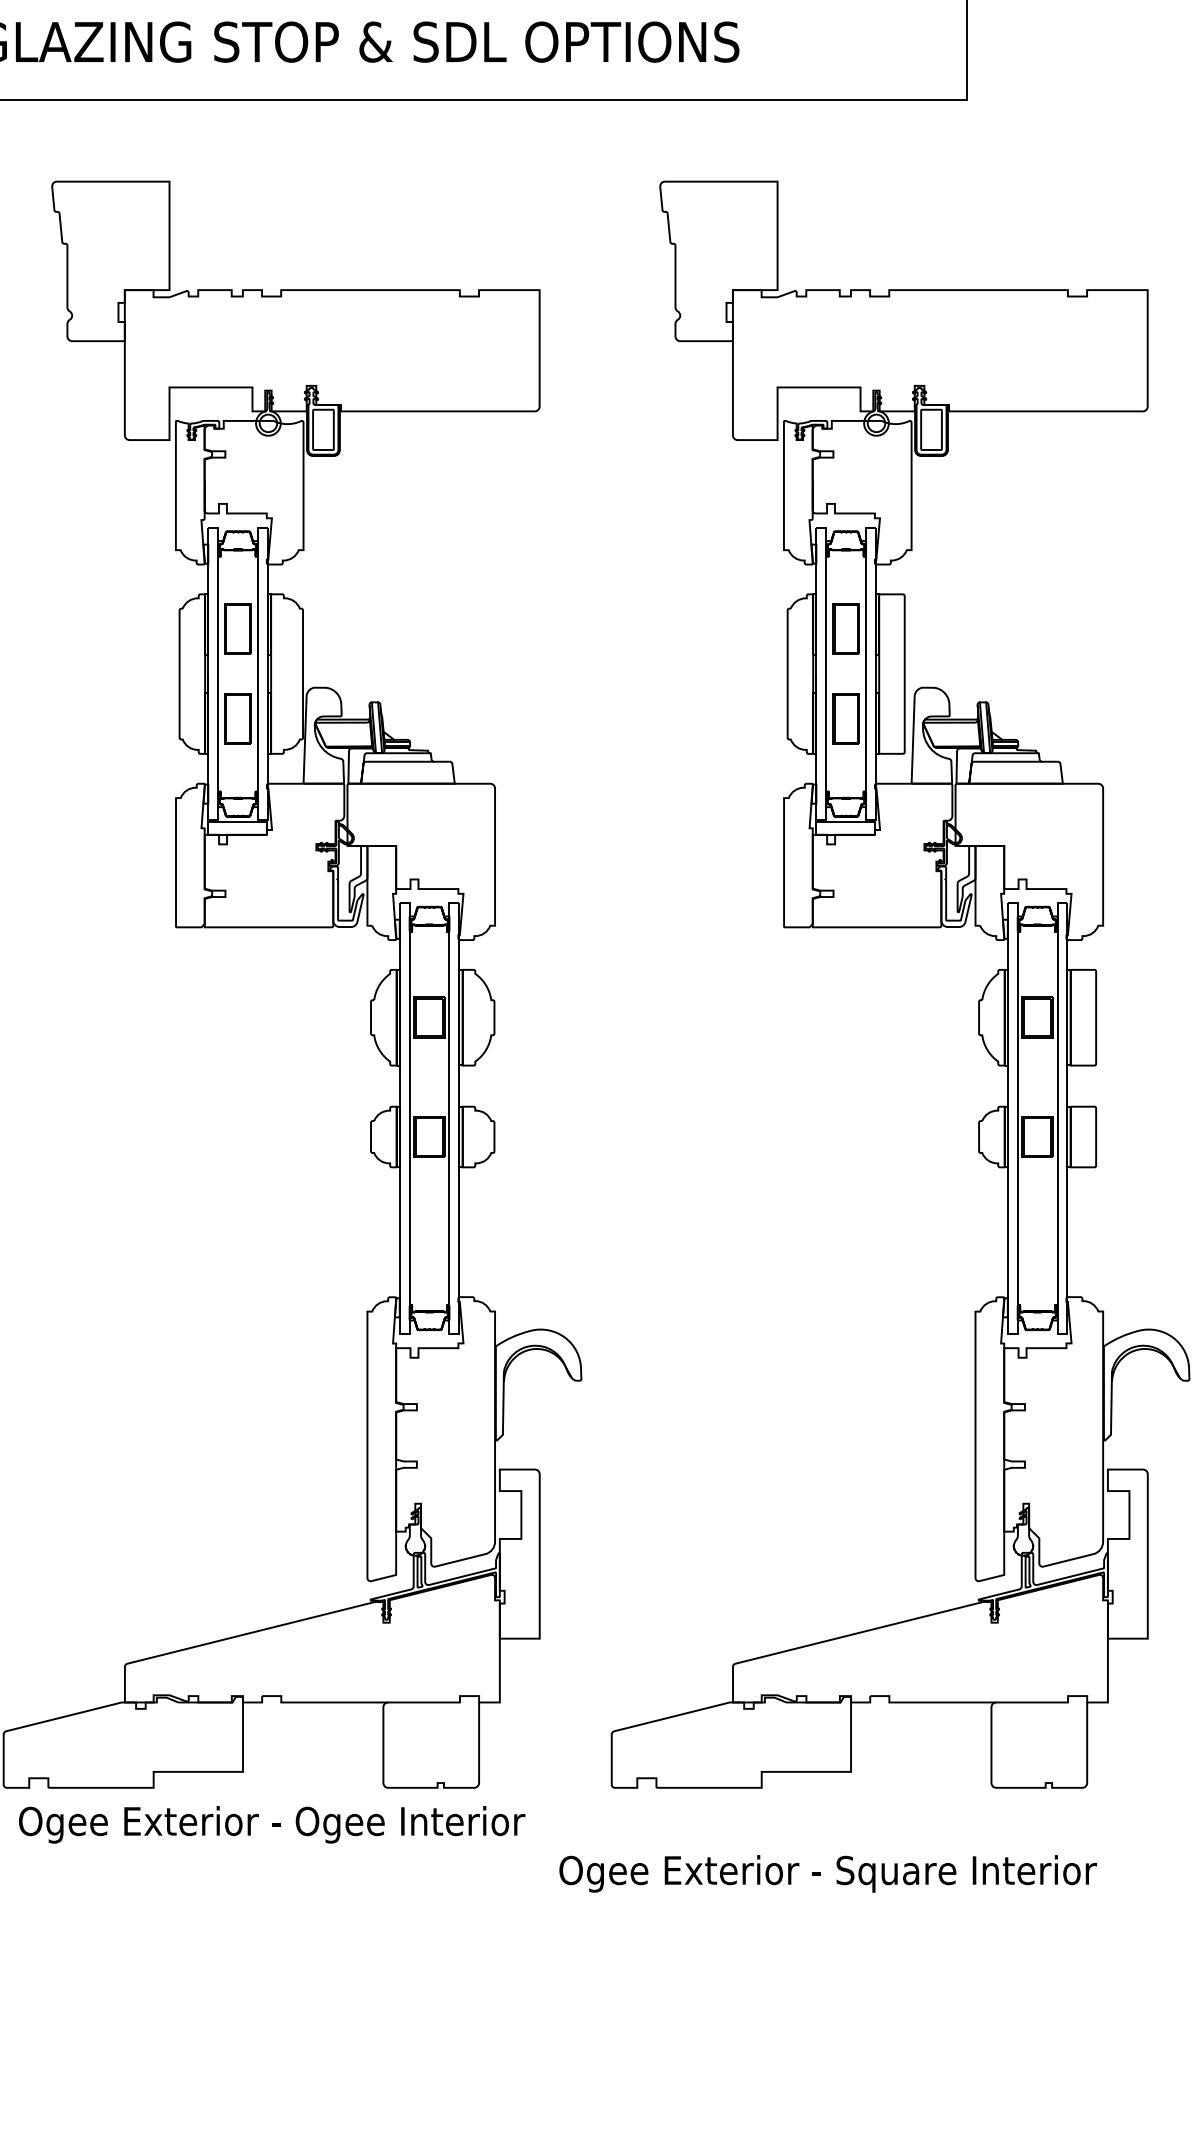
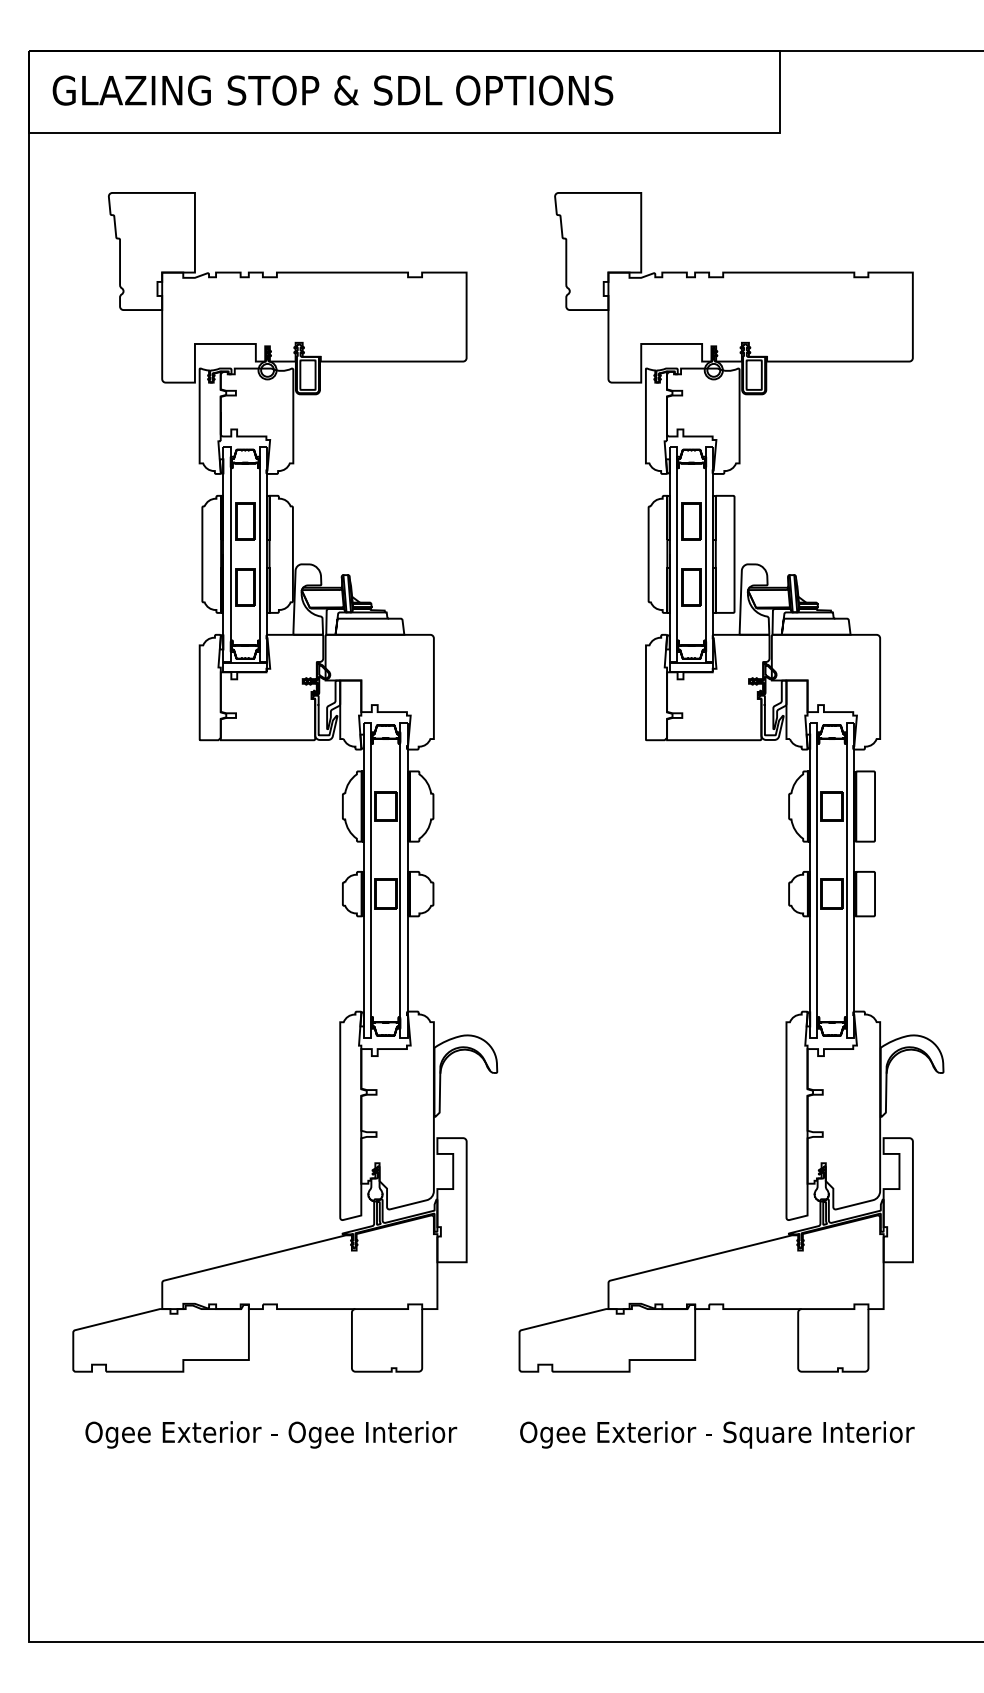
text: (272, 1824) -> (271, 1434), moved
text: (828, 1873) -> (717, 1434), moved

